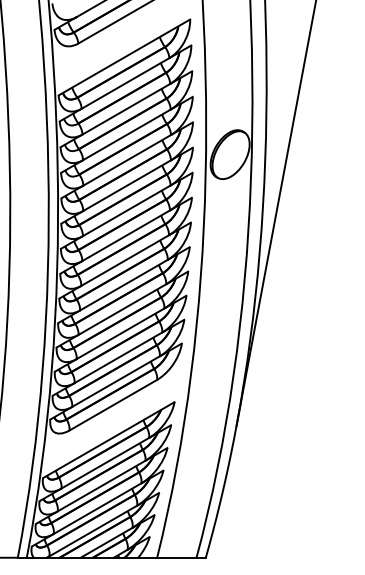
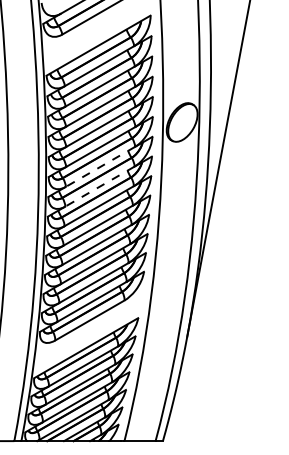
line: (126, 210) -> (100, 166), solid -> dashed
line: (126, 235) -> (100, 186), solid -> dashed

